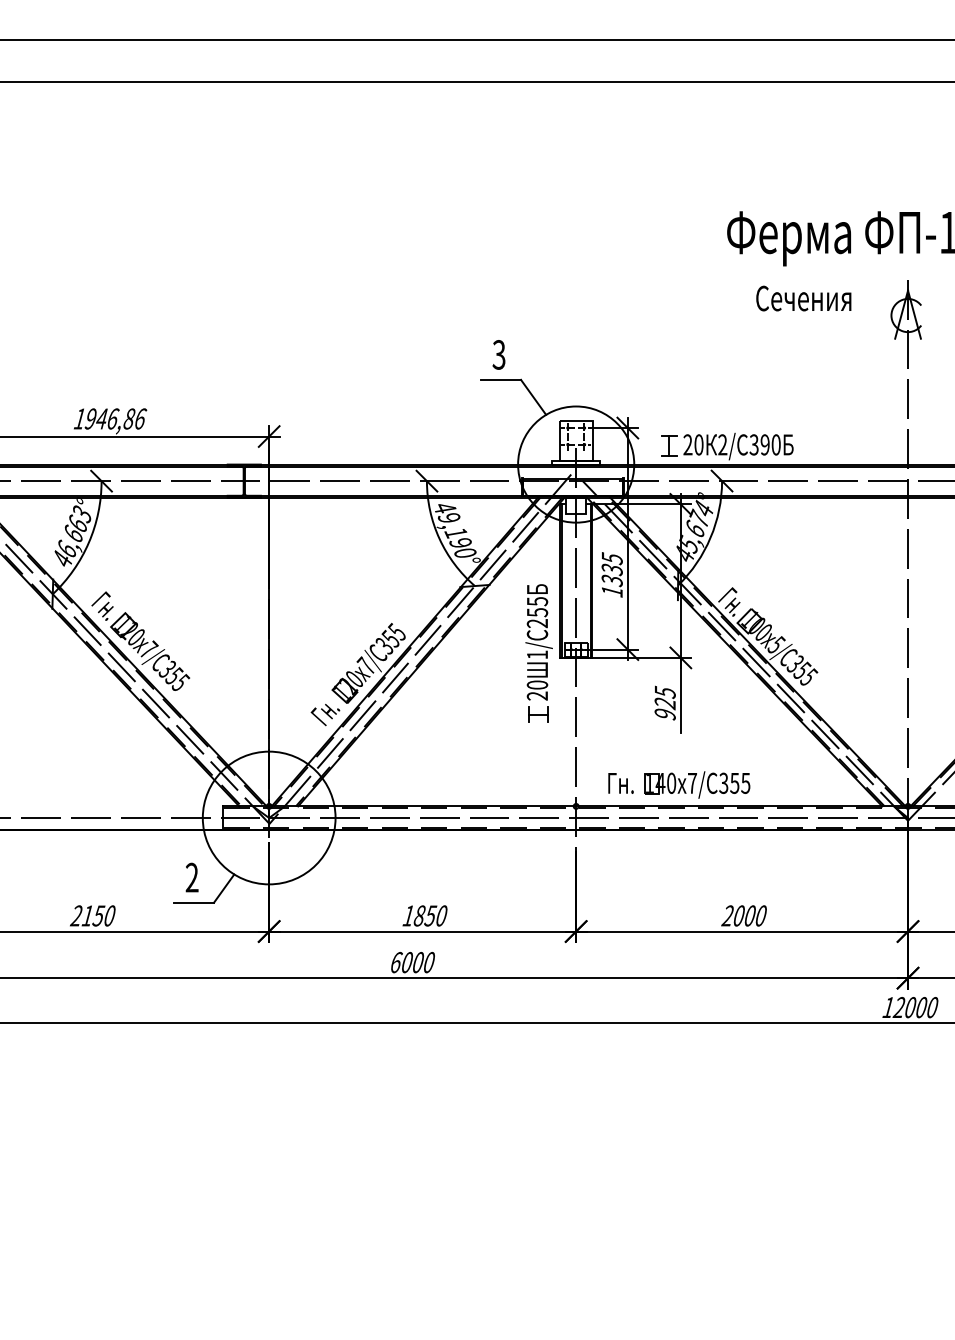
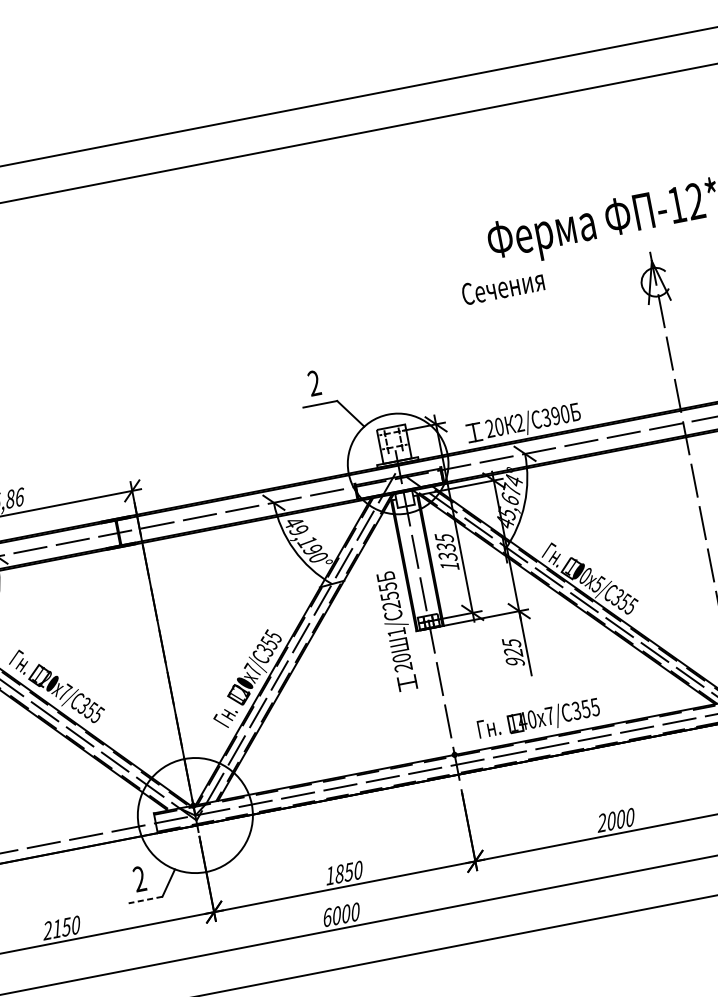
text: (803, 298) -> (502, 287), moved
text: (498, 354) -> (313, 383), 3 -> 2
line: (194, 902) -> (145, 899), solid -> dashed

